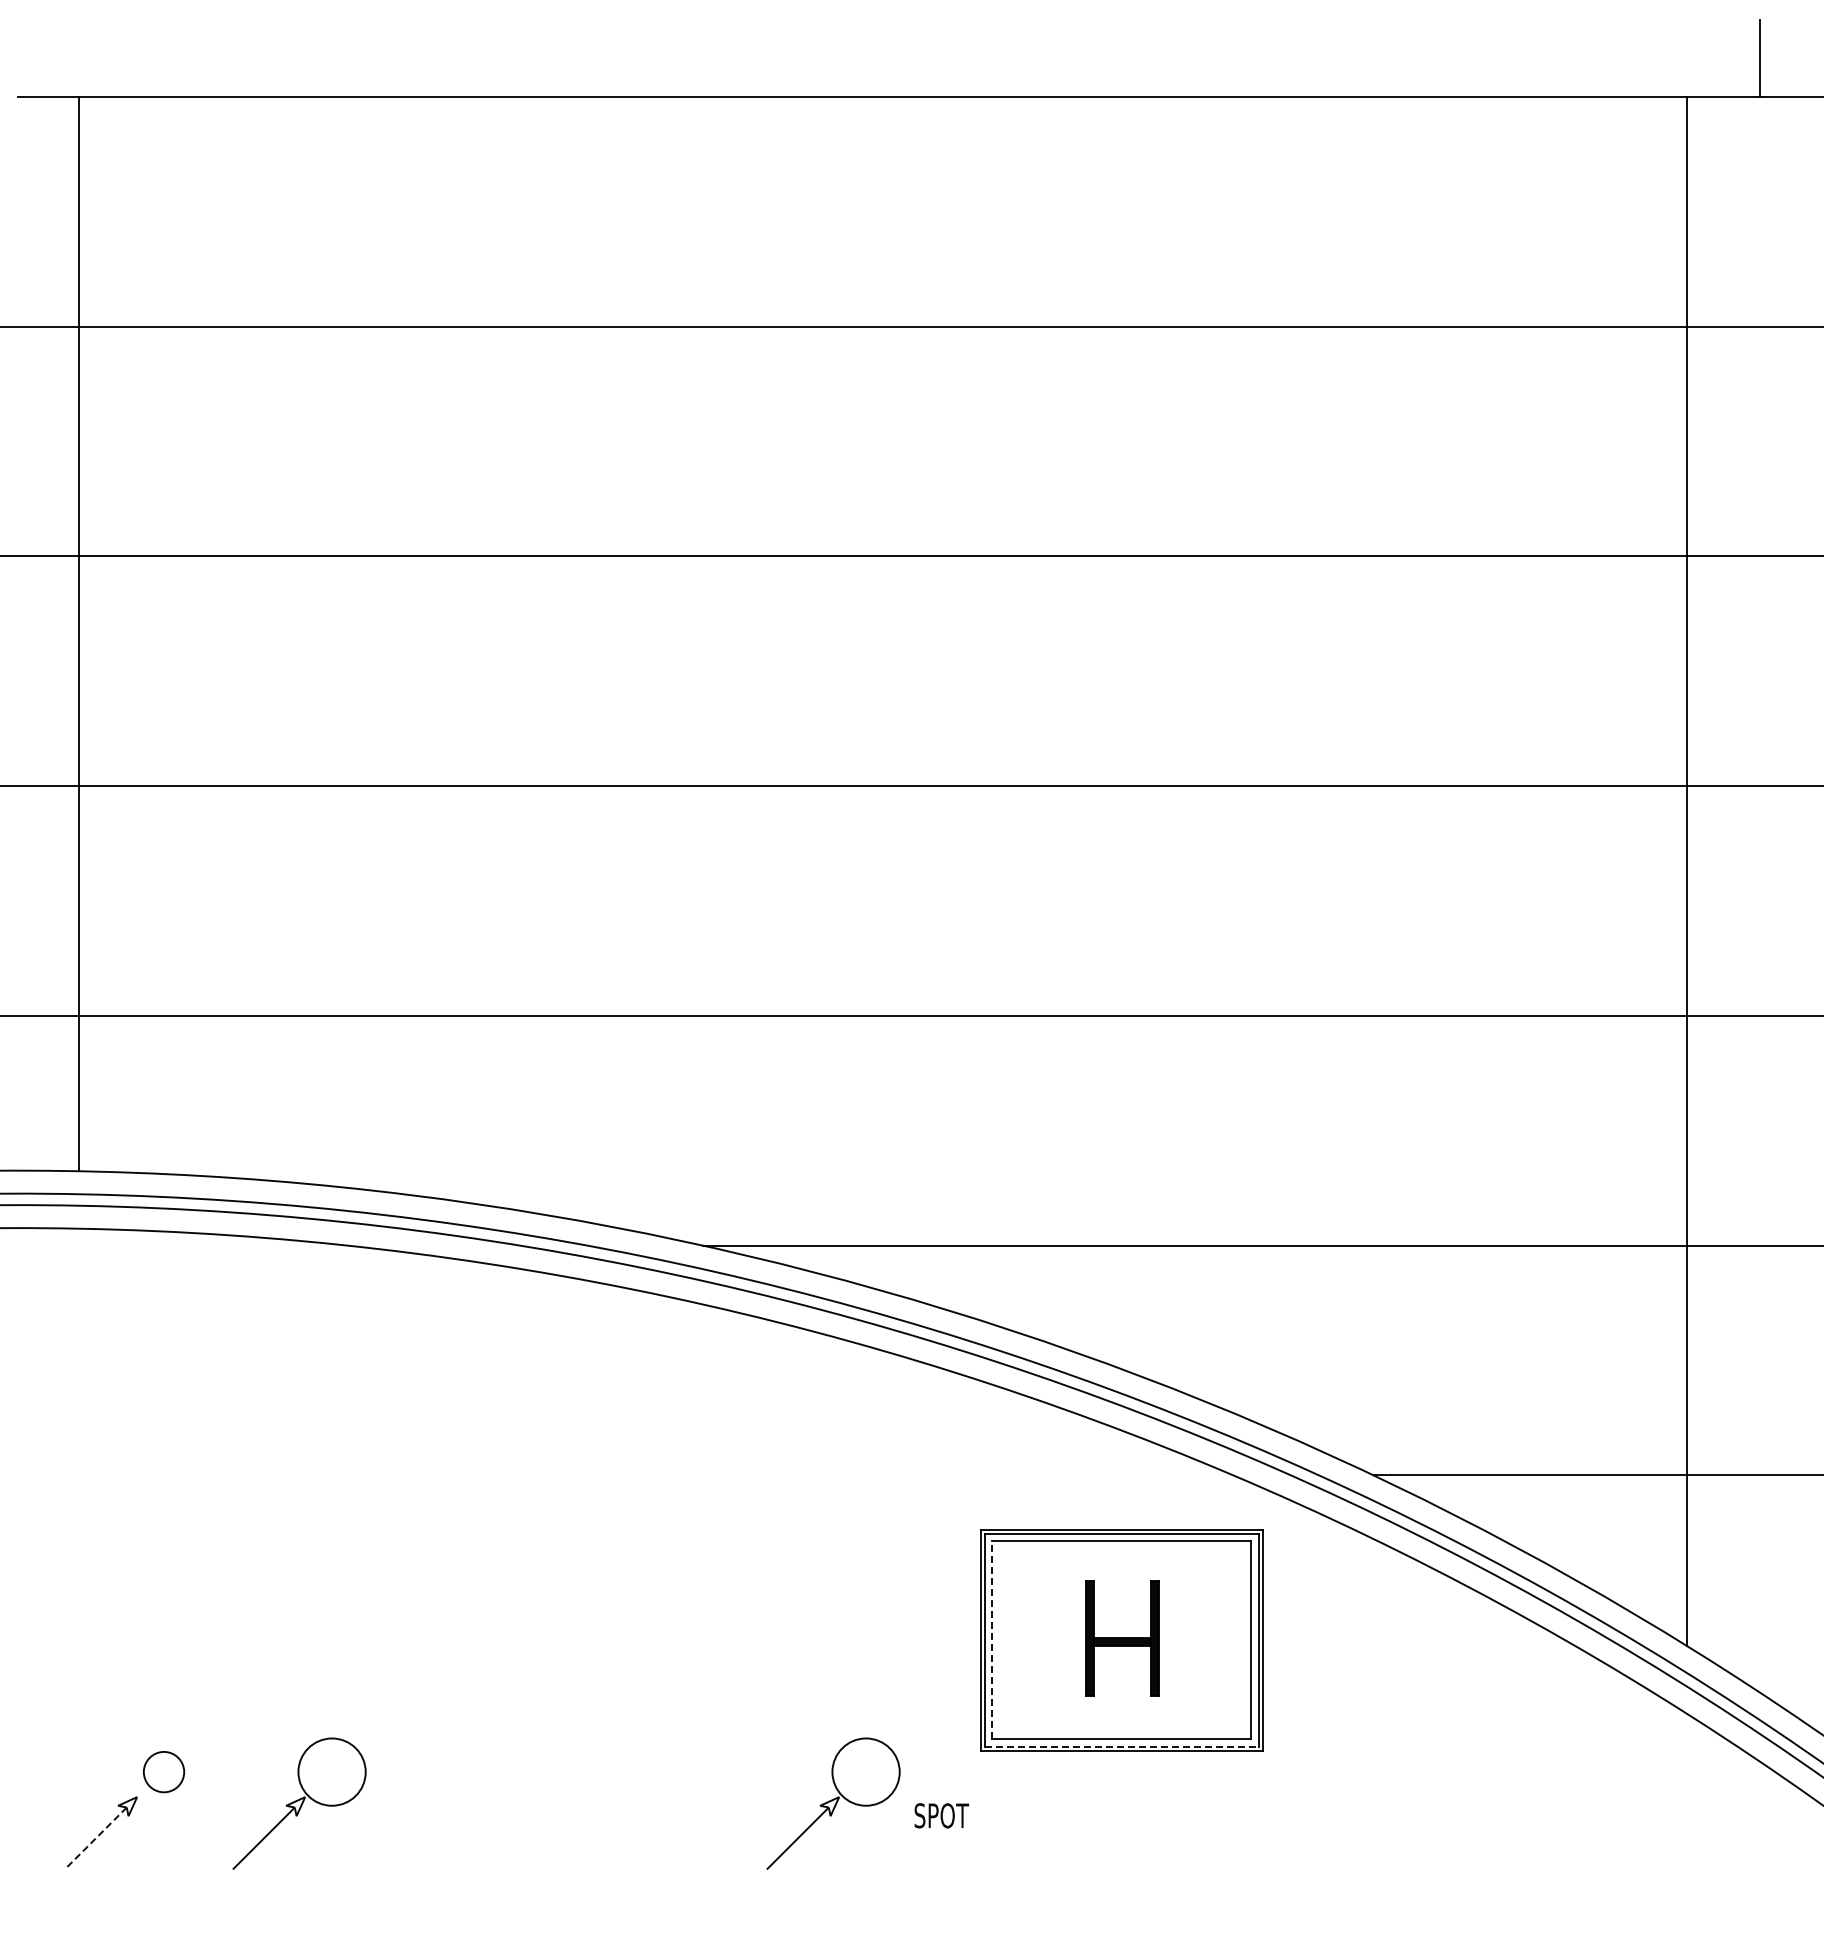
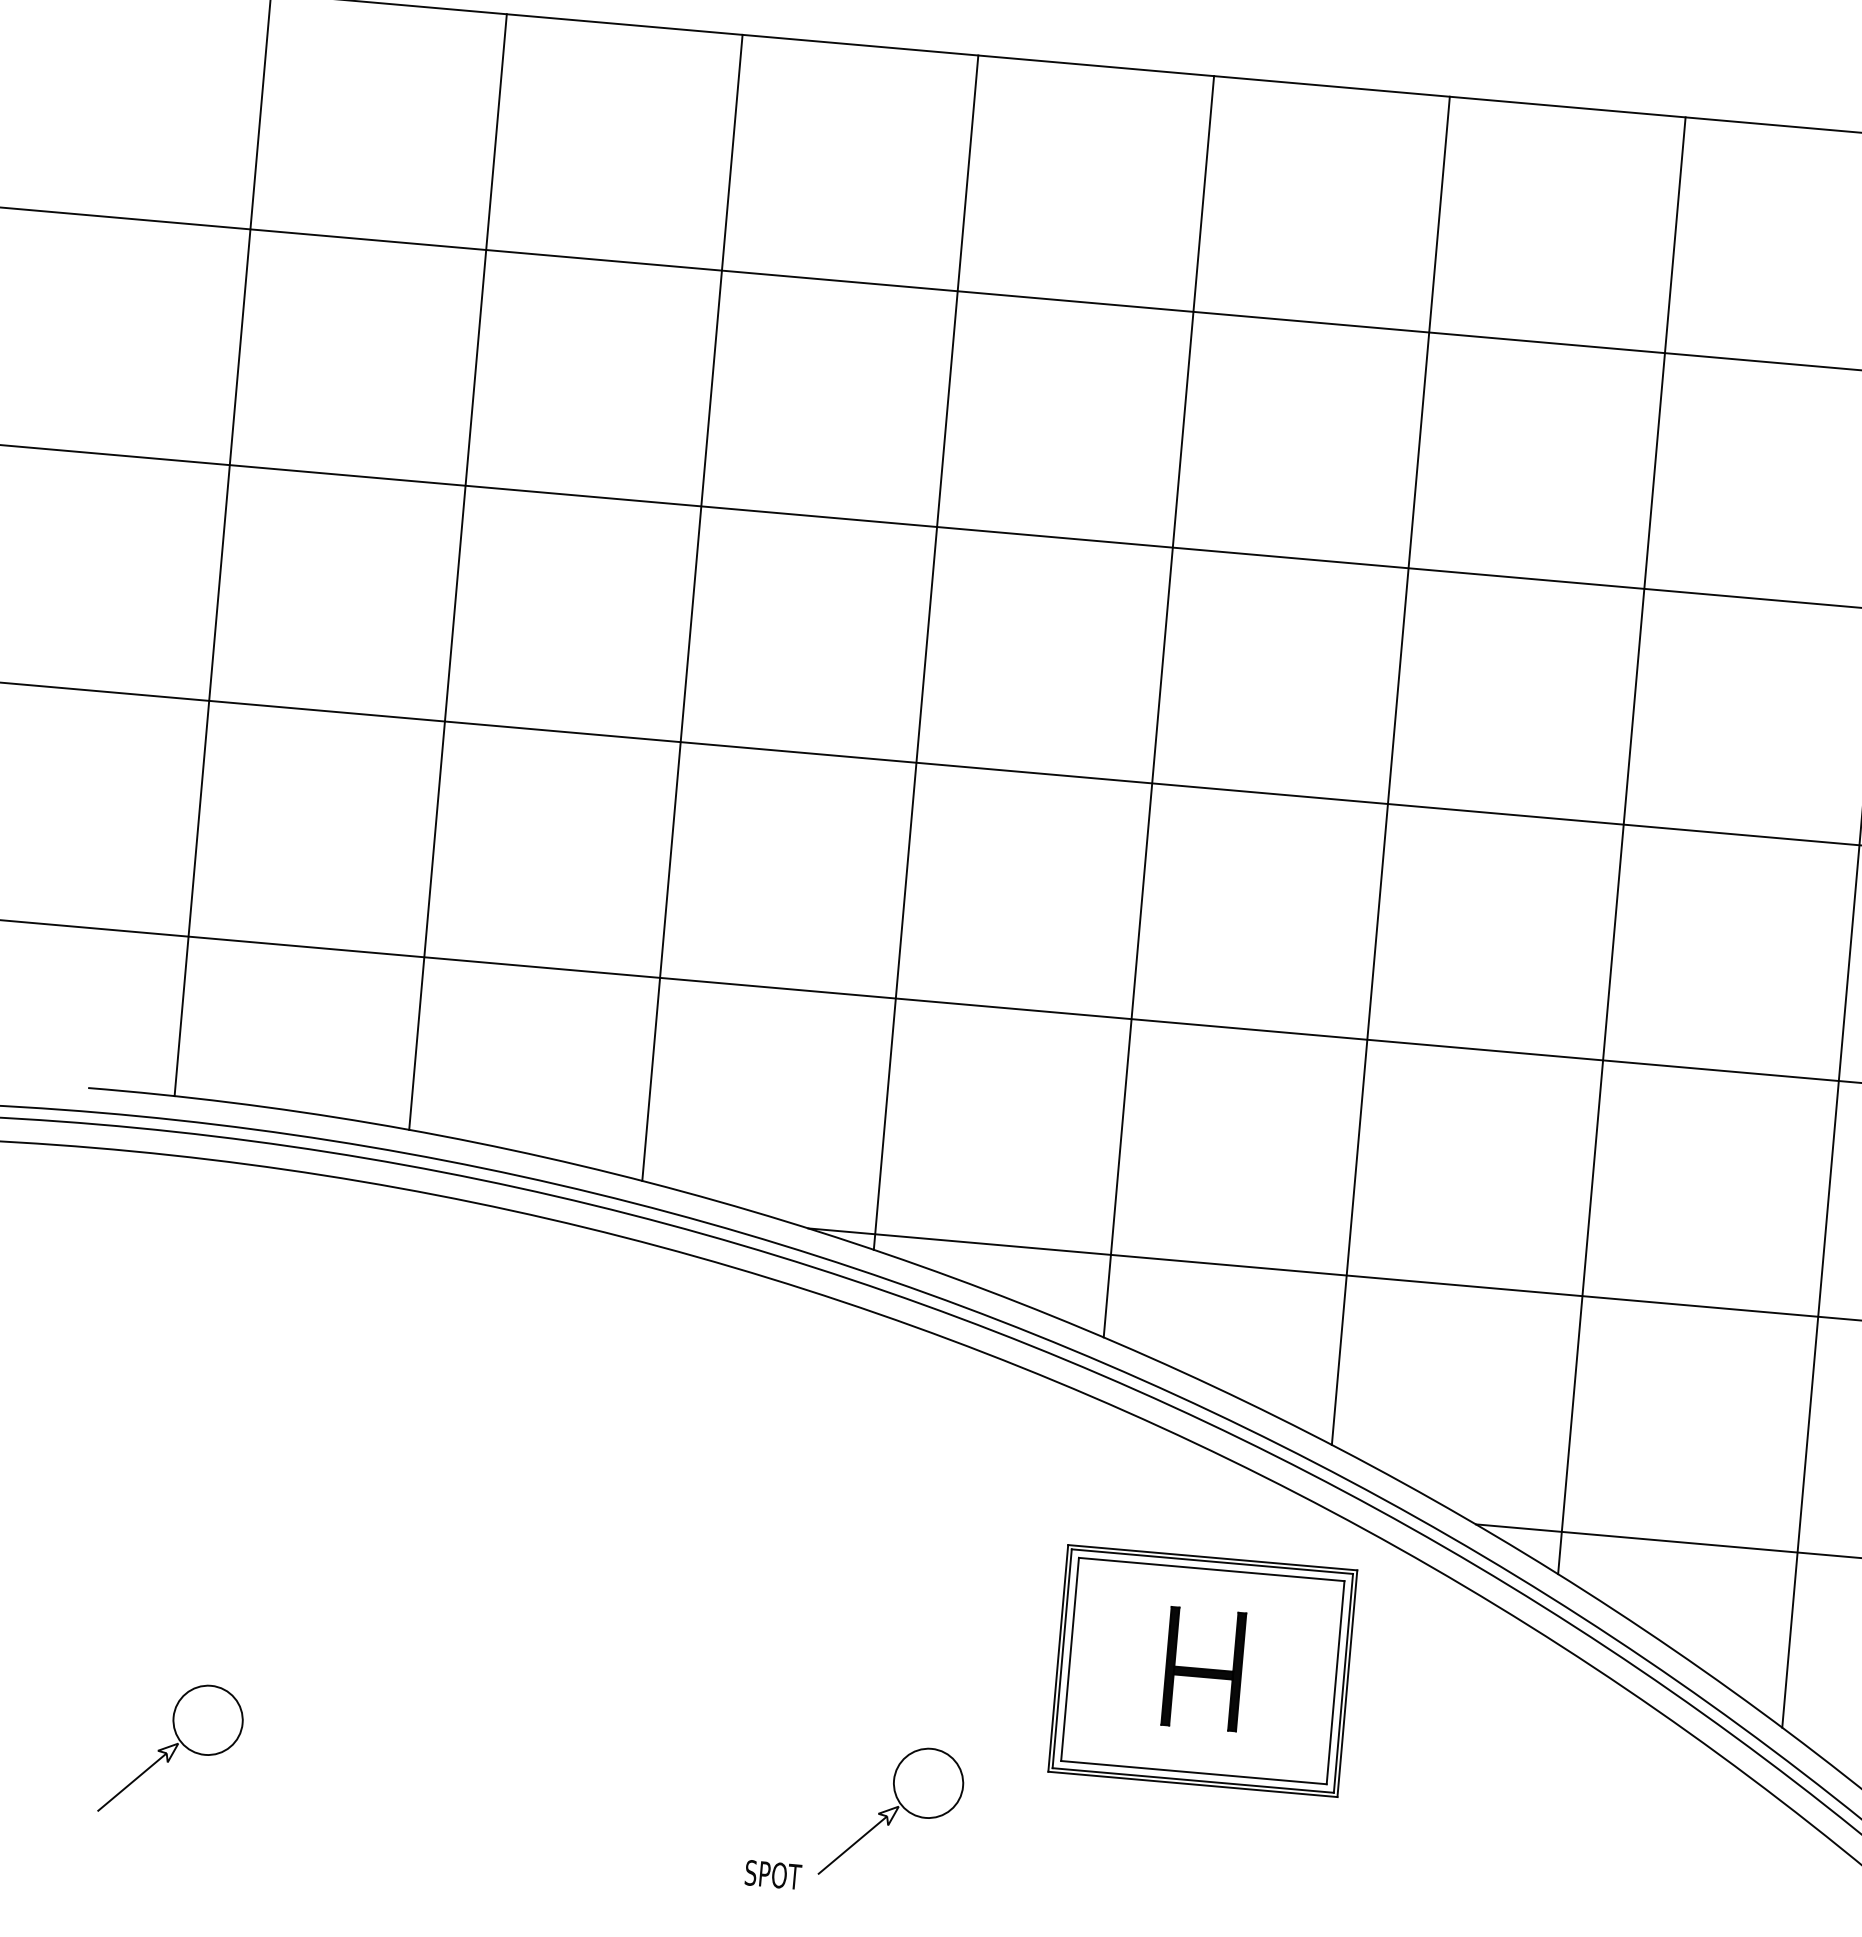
line: (308, 640) -> (457, 572), added
line: (538, 654) -> (692, 607), added
line: (768, 678) -> (926, 652), added
line: (997, 711) -> (1158, 706), added
line: (1227, 753) -> (1390, 770), added
line: (1457, 806) -> (1622, 845), added
line: (992, 1640) -> (1070, 1659), dashed -> solid
line: (1122, 1746) -> (1193, 1780), dashed -> solid
circle: (163, 1771) -> (207, 1719), size x1.67
part: (299, 1803) -> (344, 1764), removed
text: (941, 1815) -> (773, 1874), moved
line: (95, 1838) -> (131, 1782), dashed -> solid

